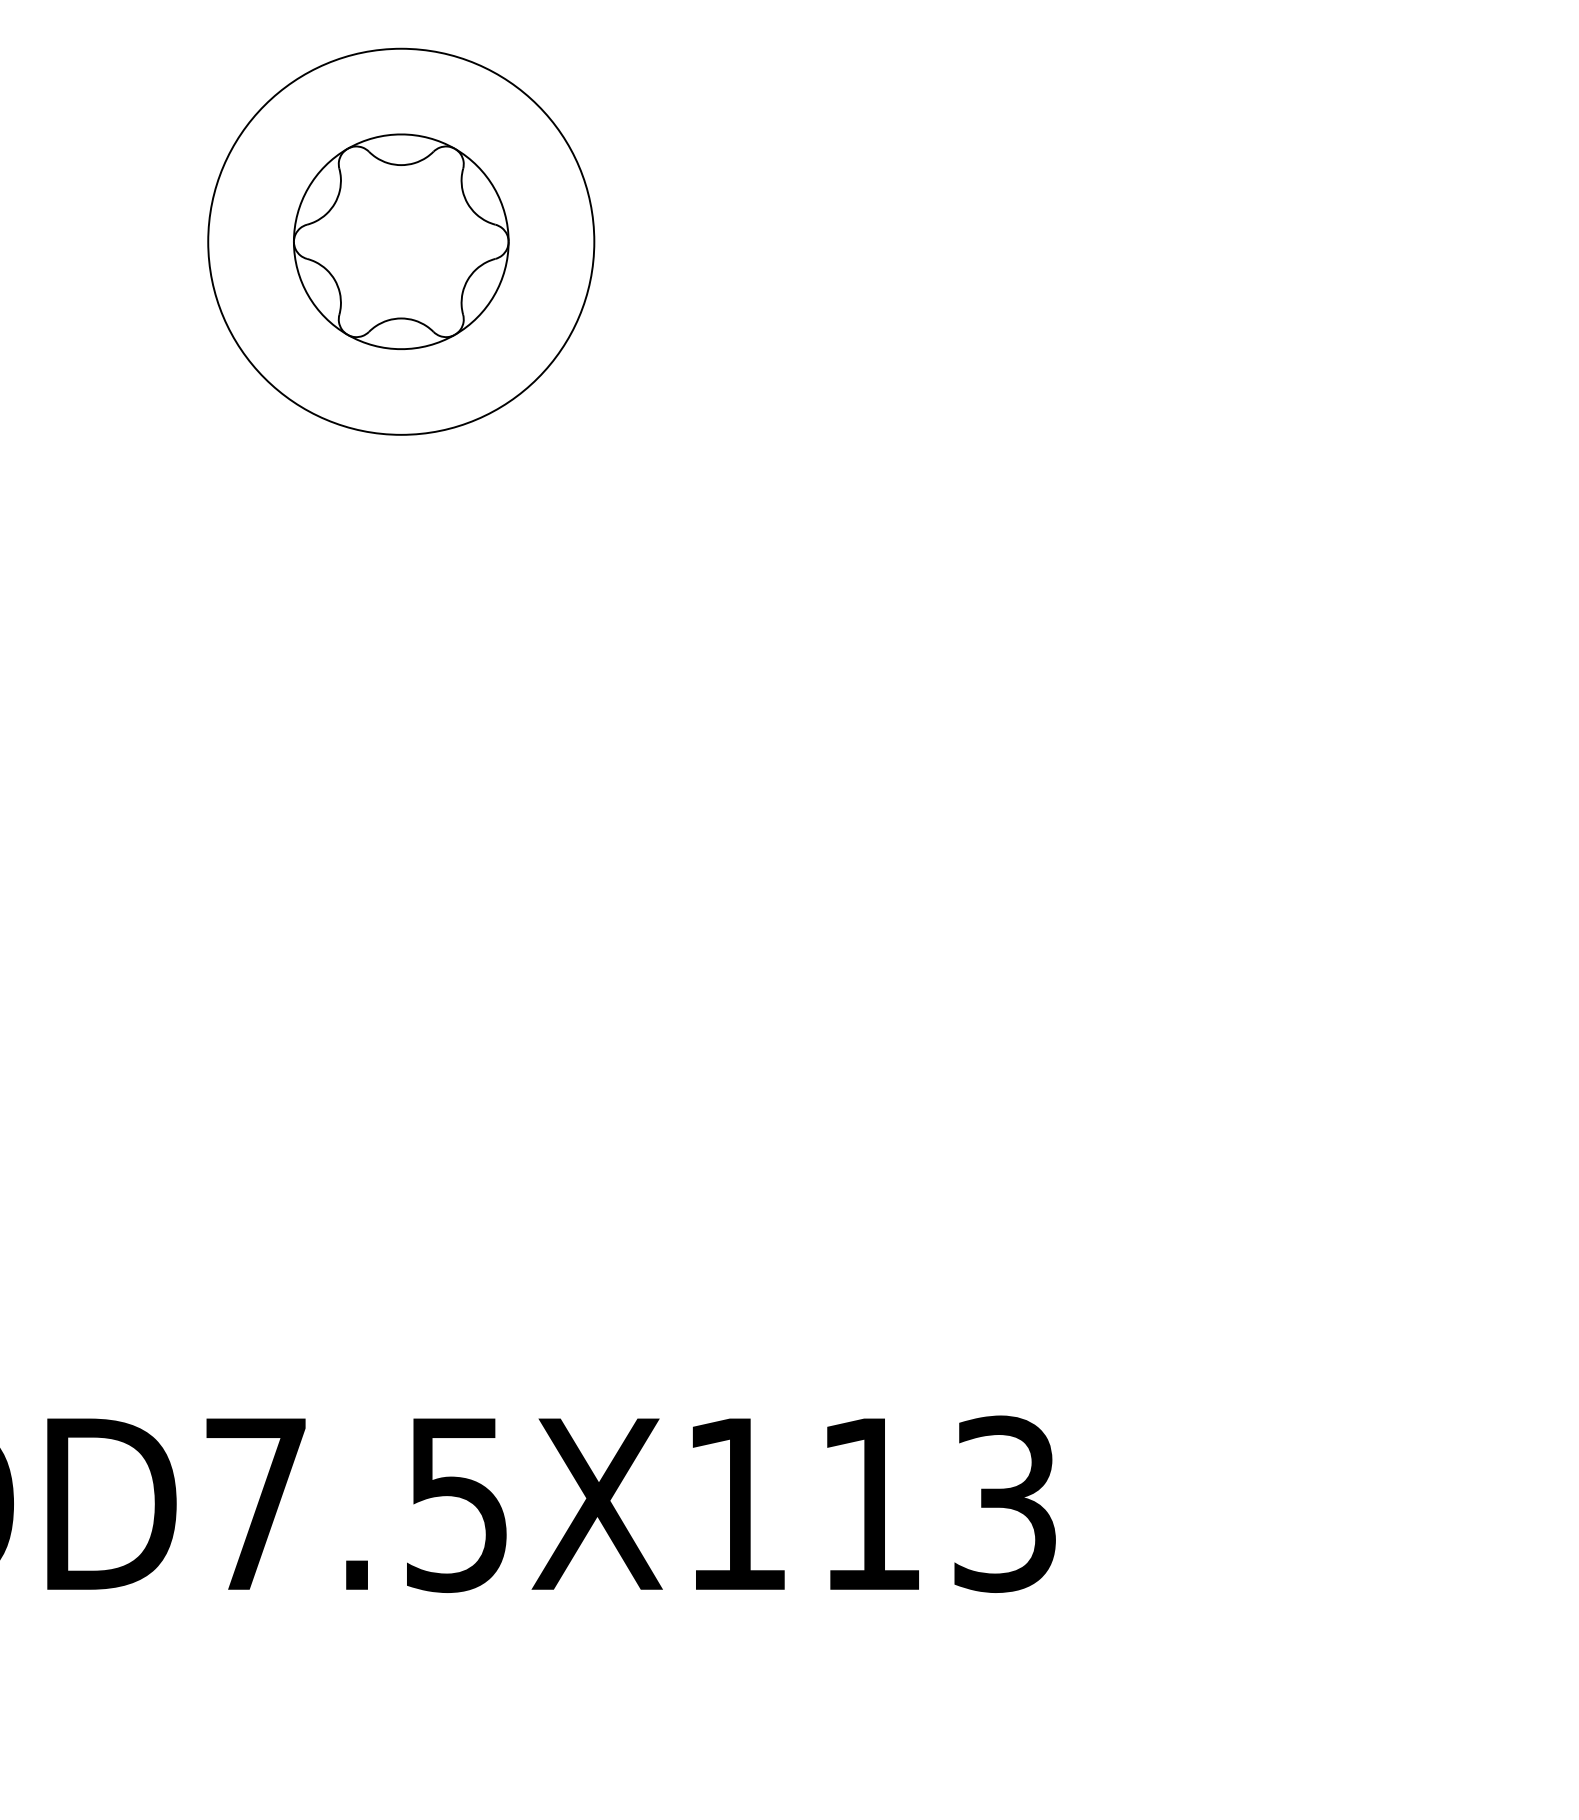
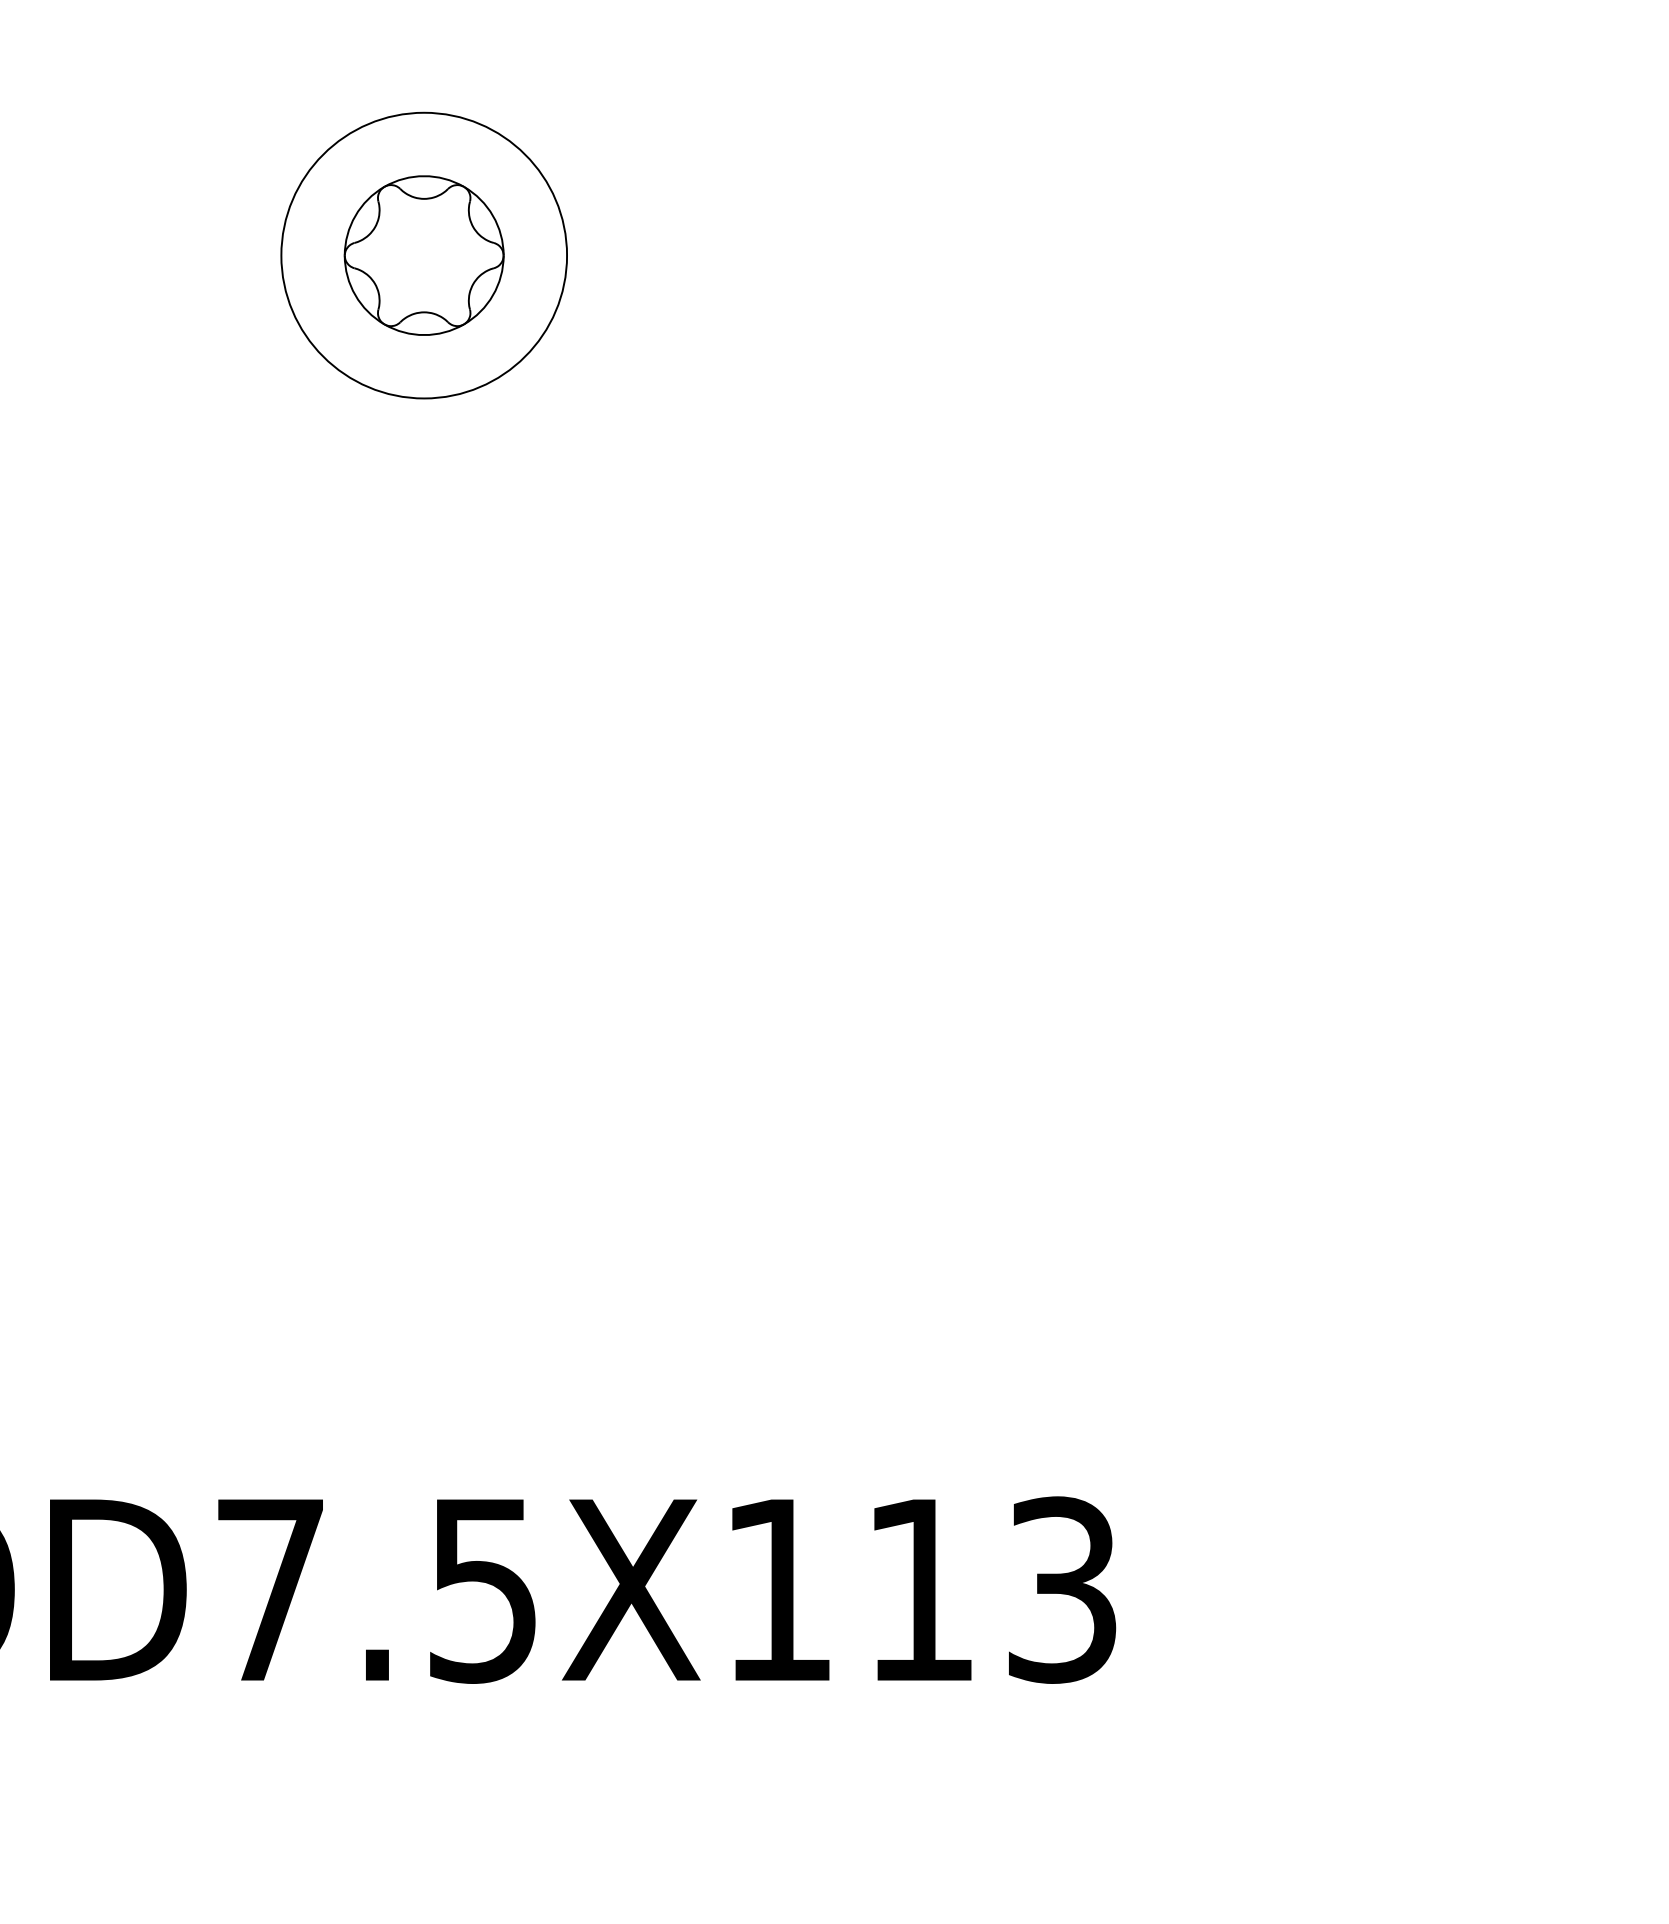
part: (401, 241) -> (424, 255), size x0.7

